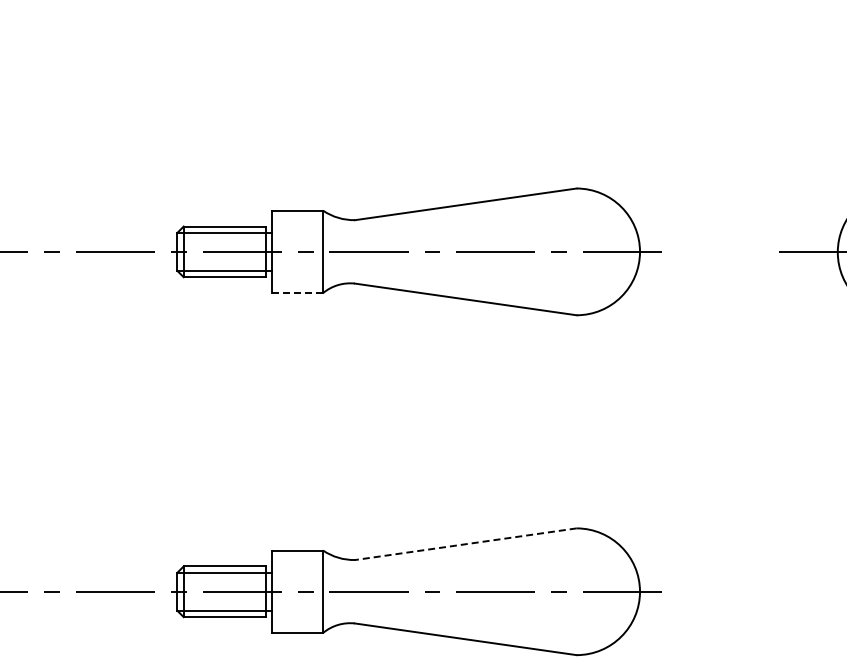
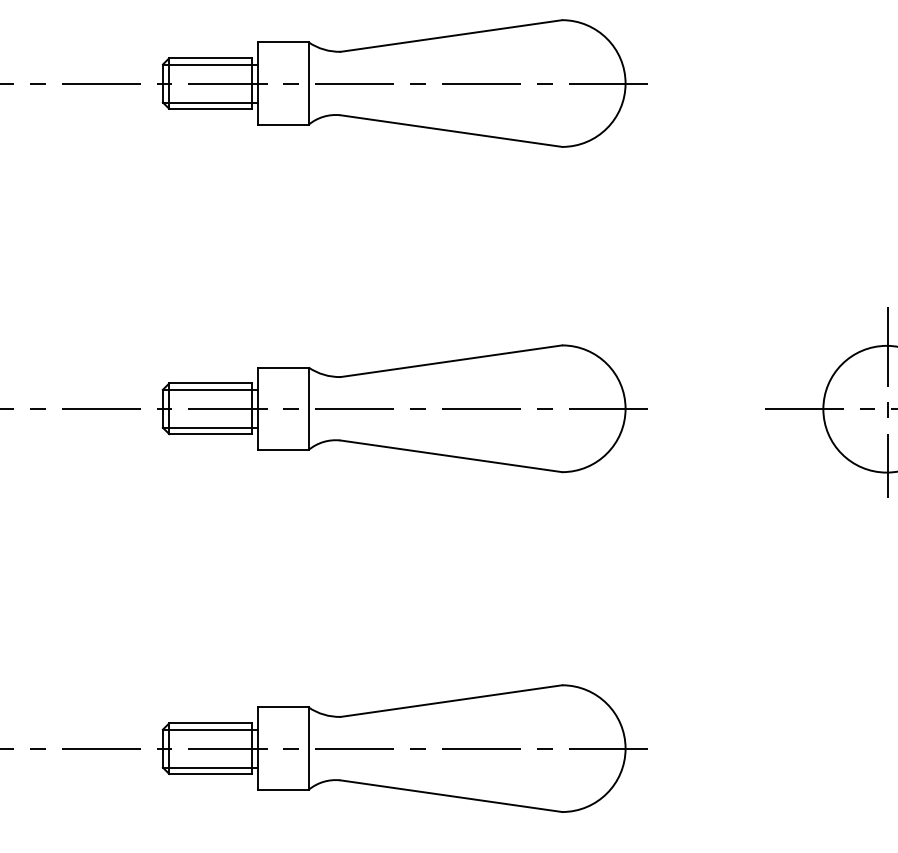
line: (296, 292) -> (282, 449), dashed -> solid
line: (464, 544) -> (450, 701), dashed -> solid

